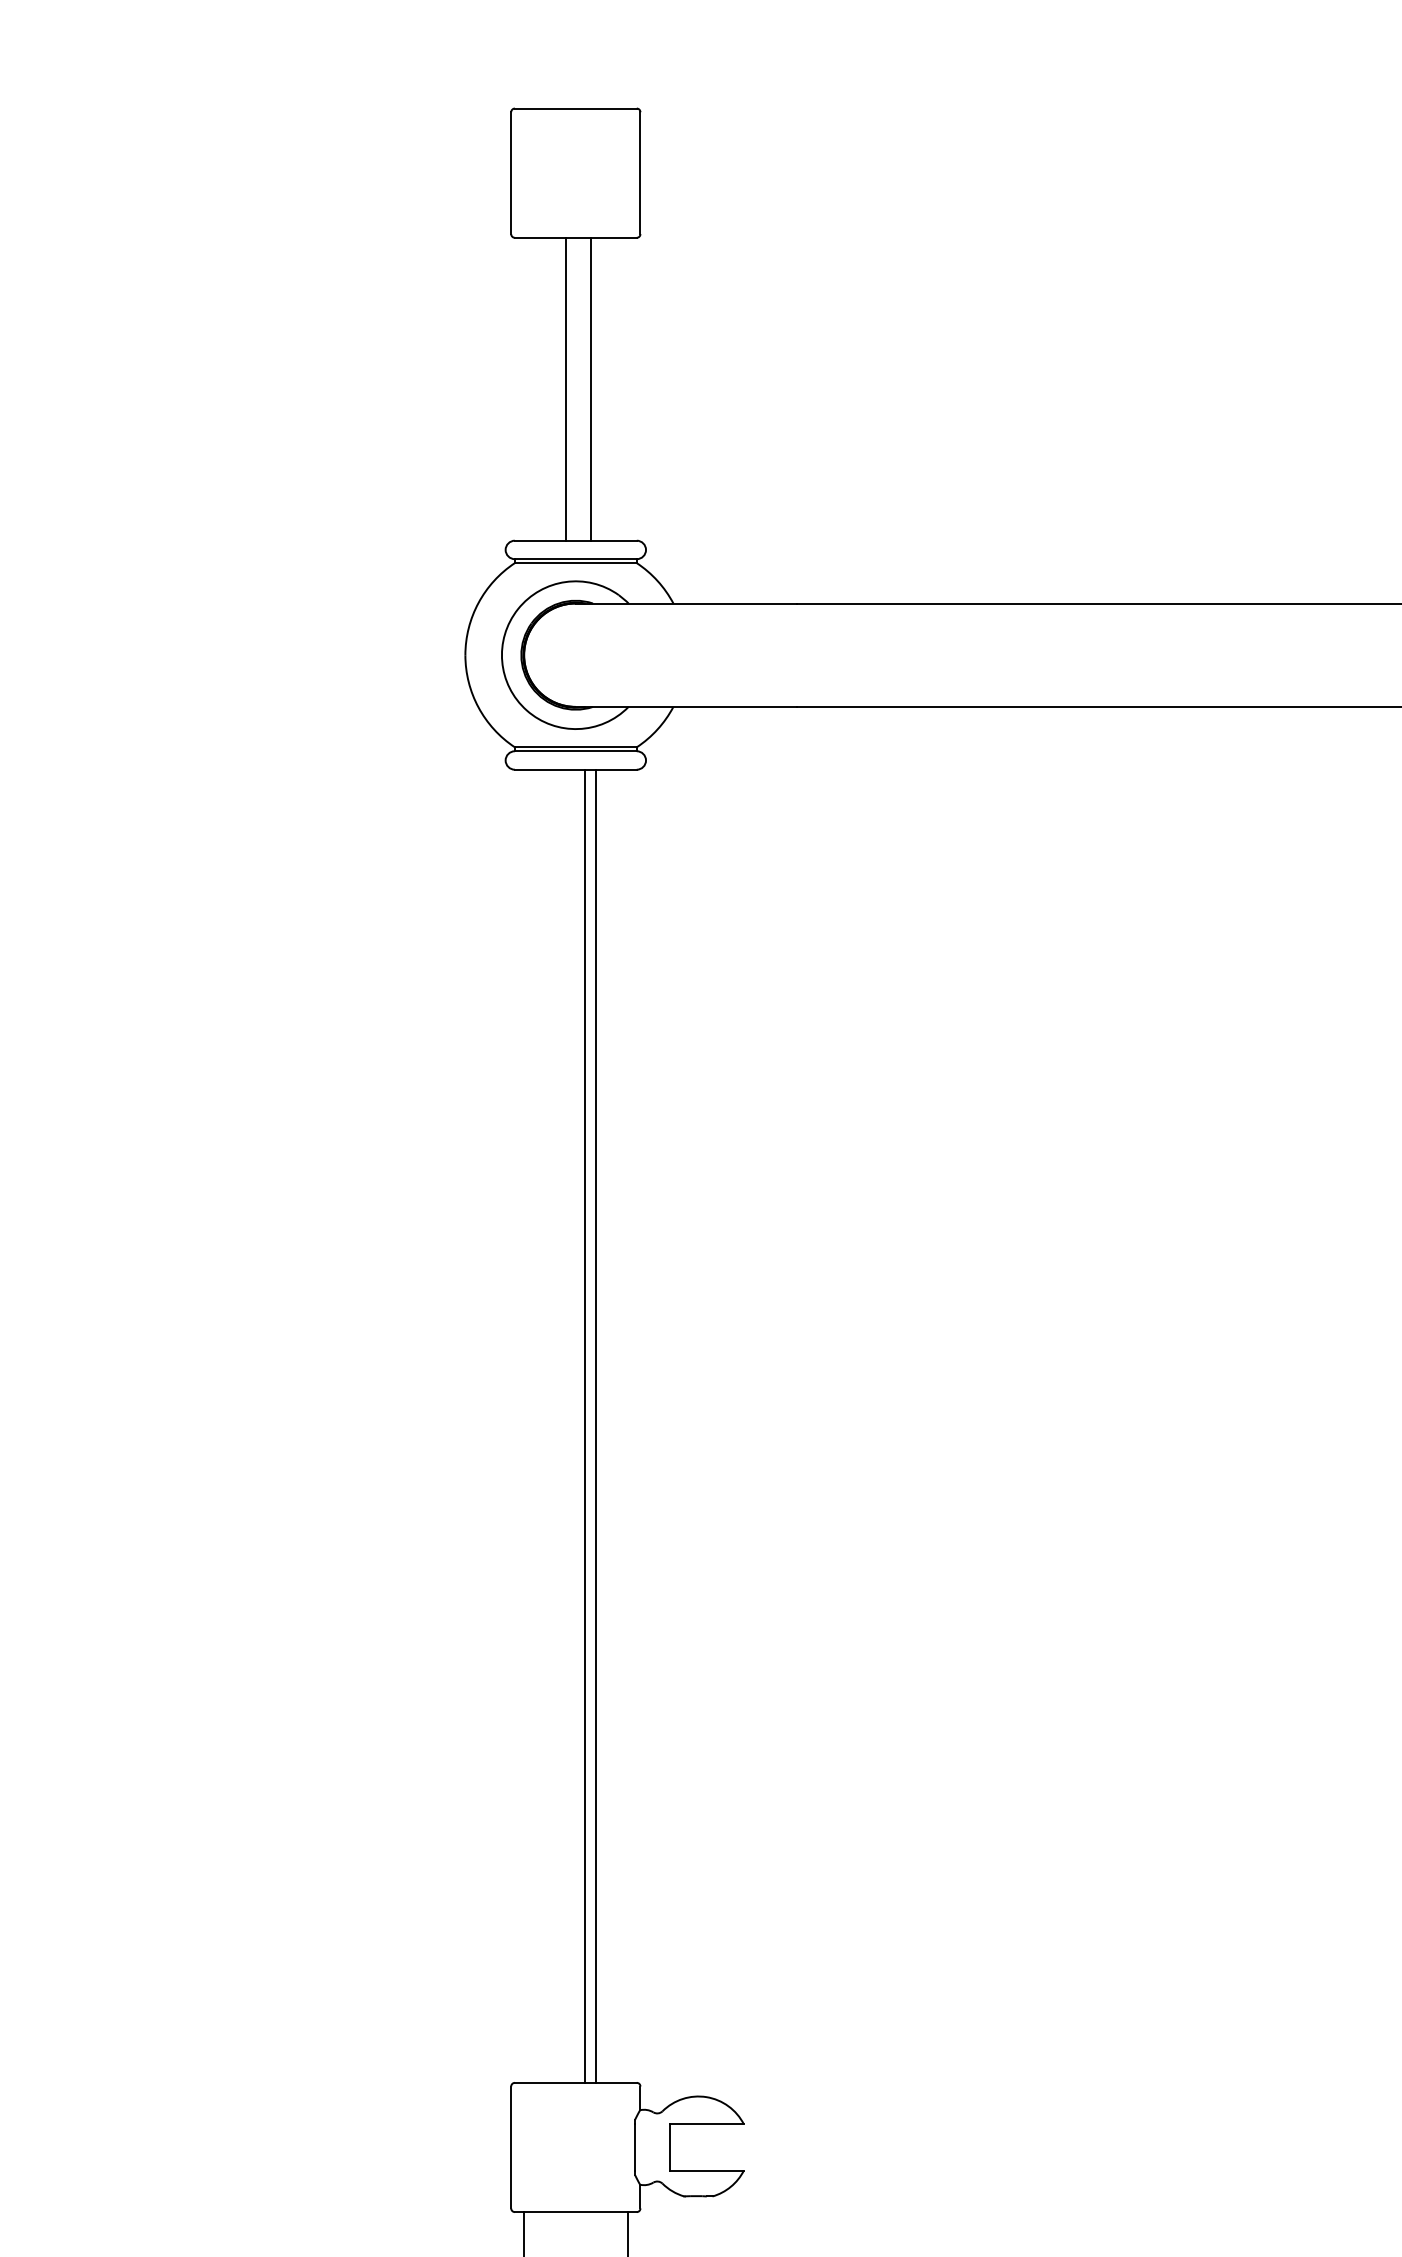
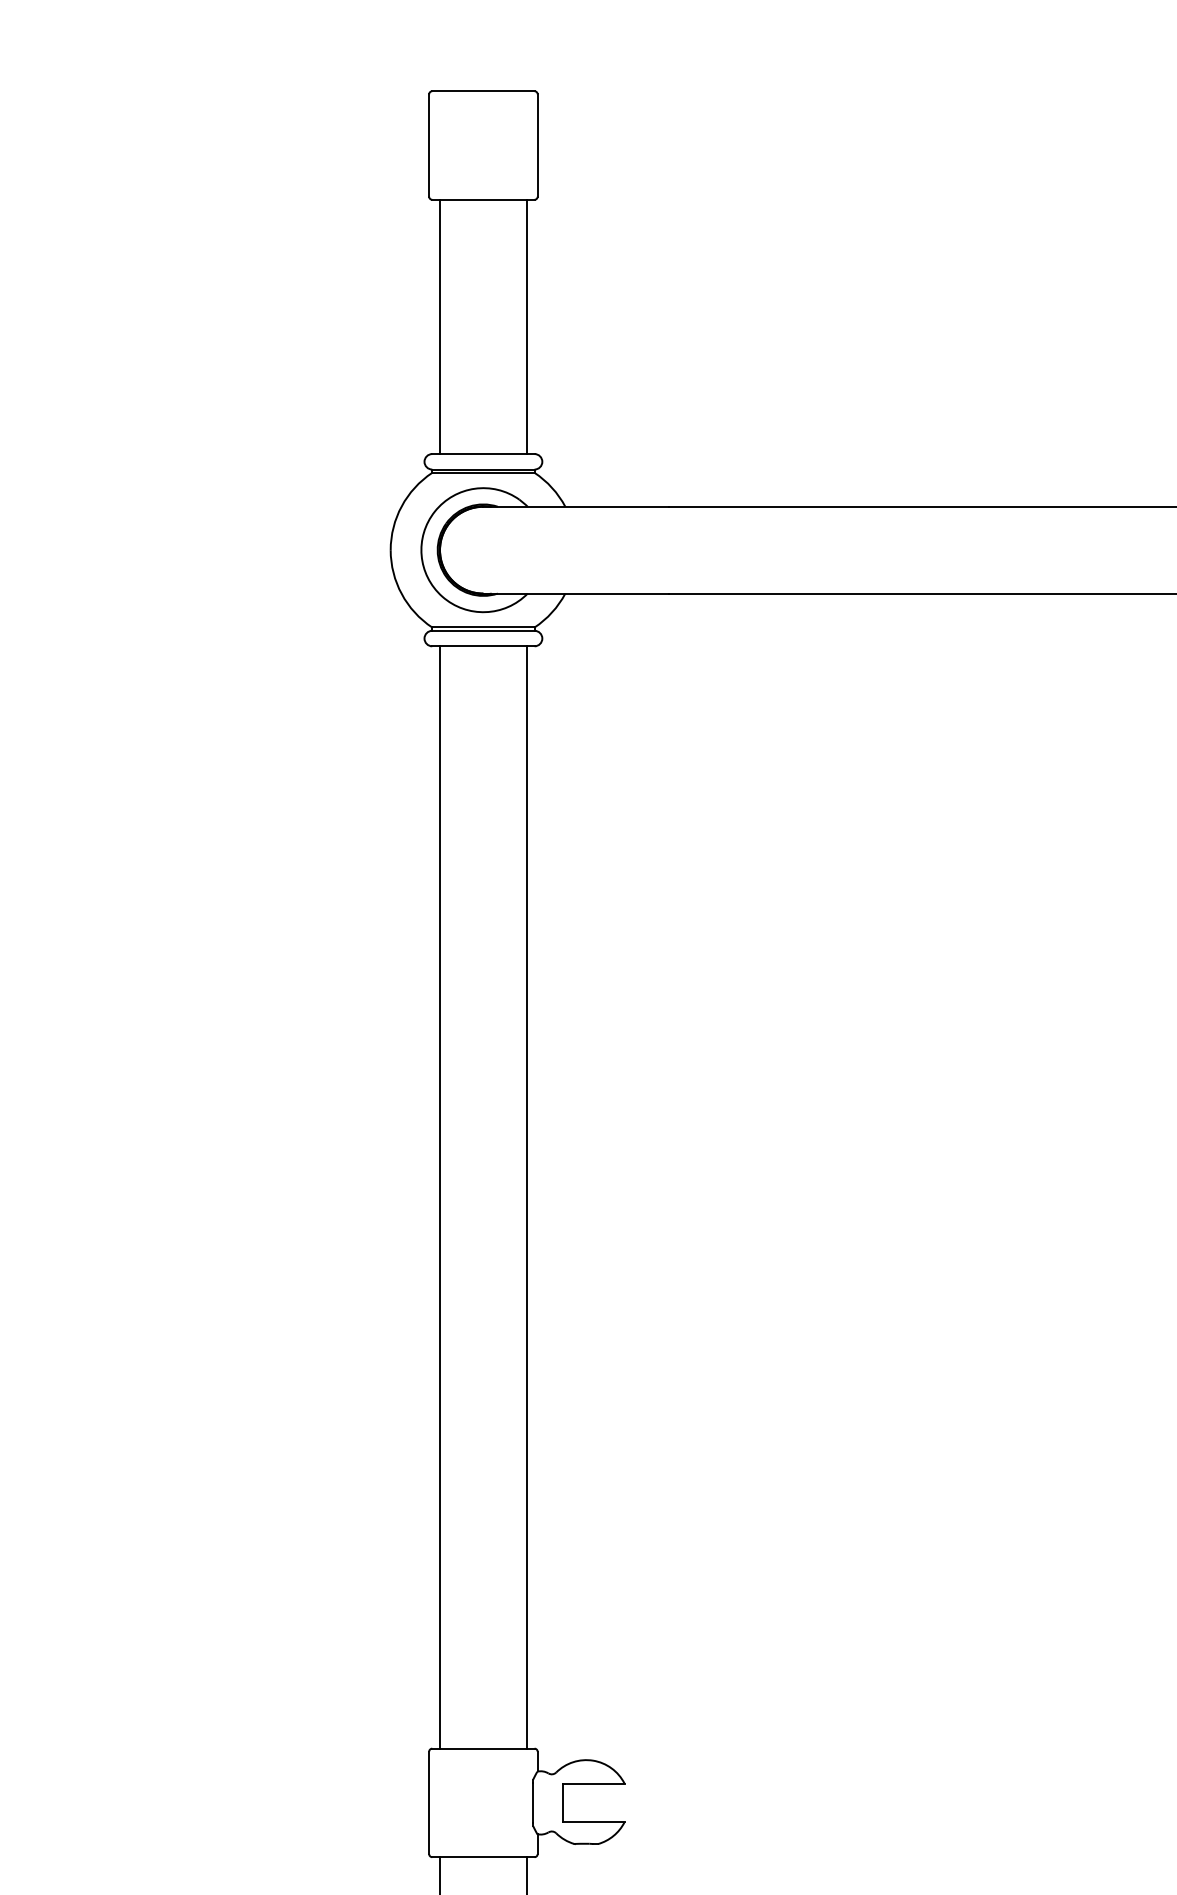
line: (565, 388) -> (526, 326), moved
line: (591, 388) -> (440, 326), moved
line: (584, 1426) -> (526, 1197), moved
line: (596, 1426) -> (440, 1197), moved

